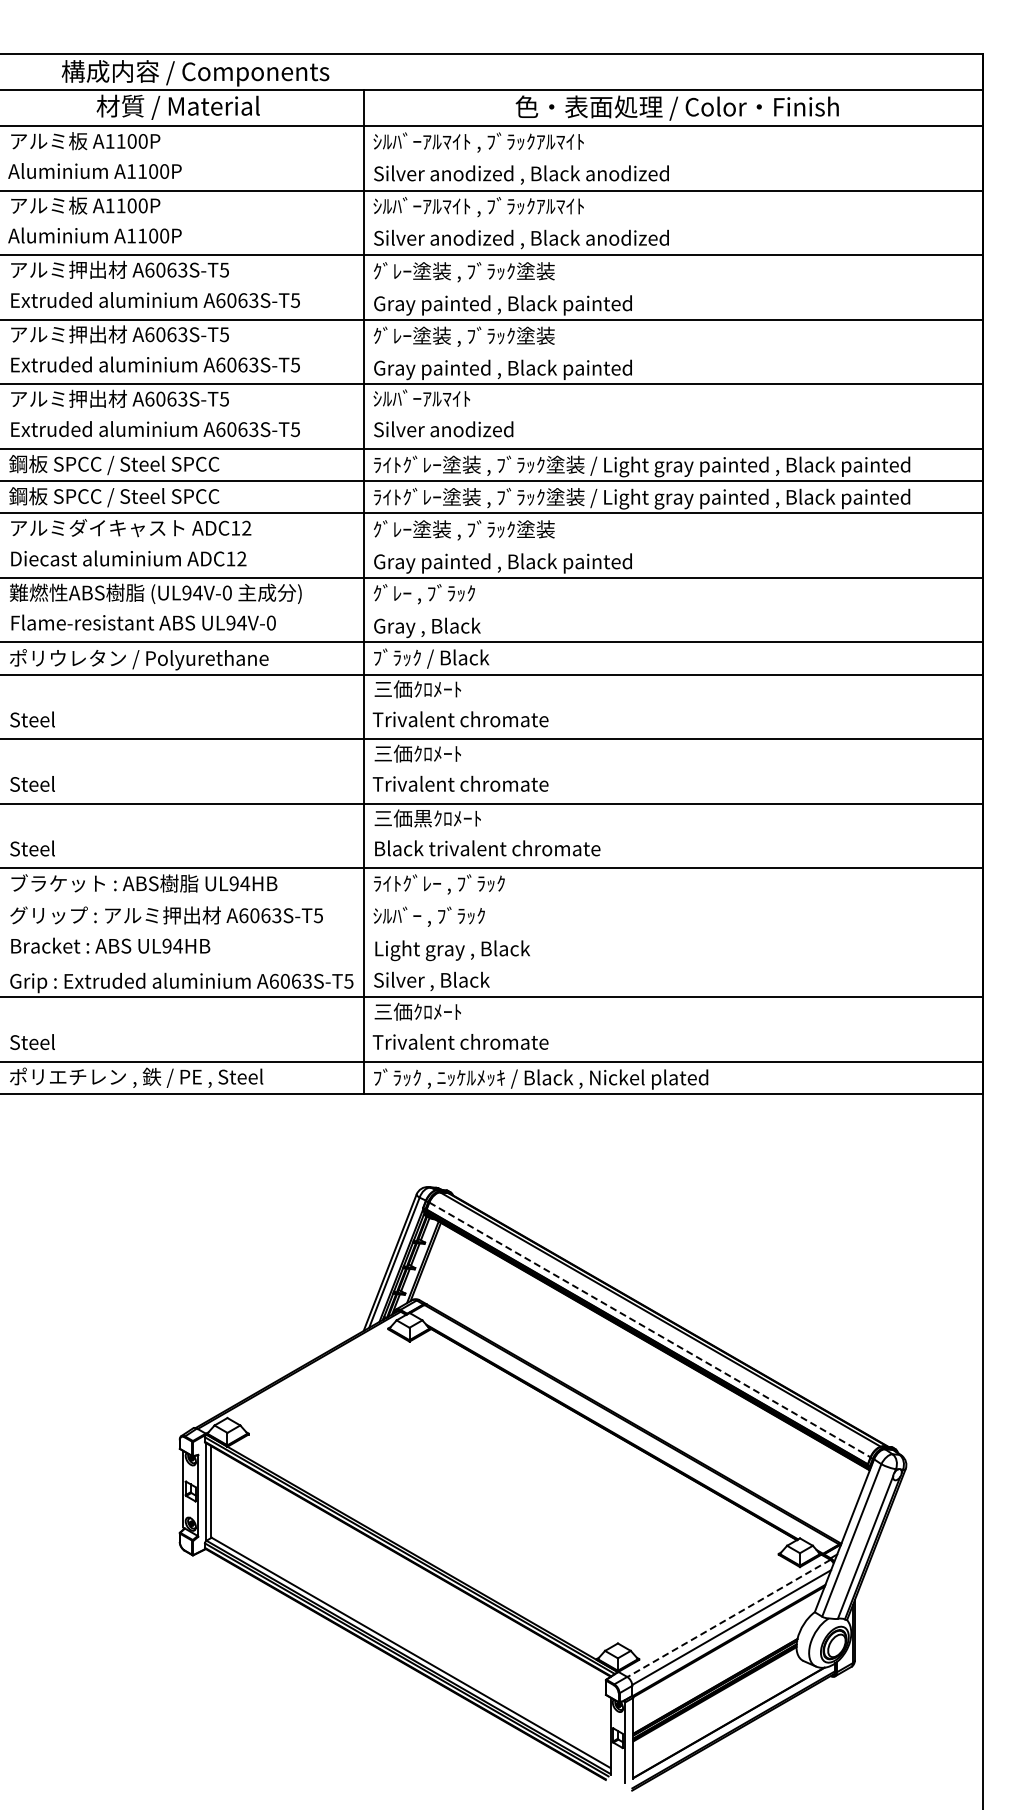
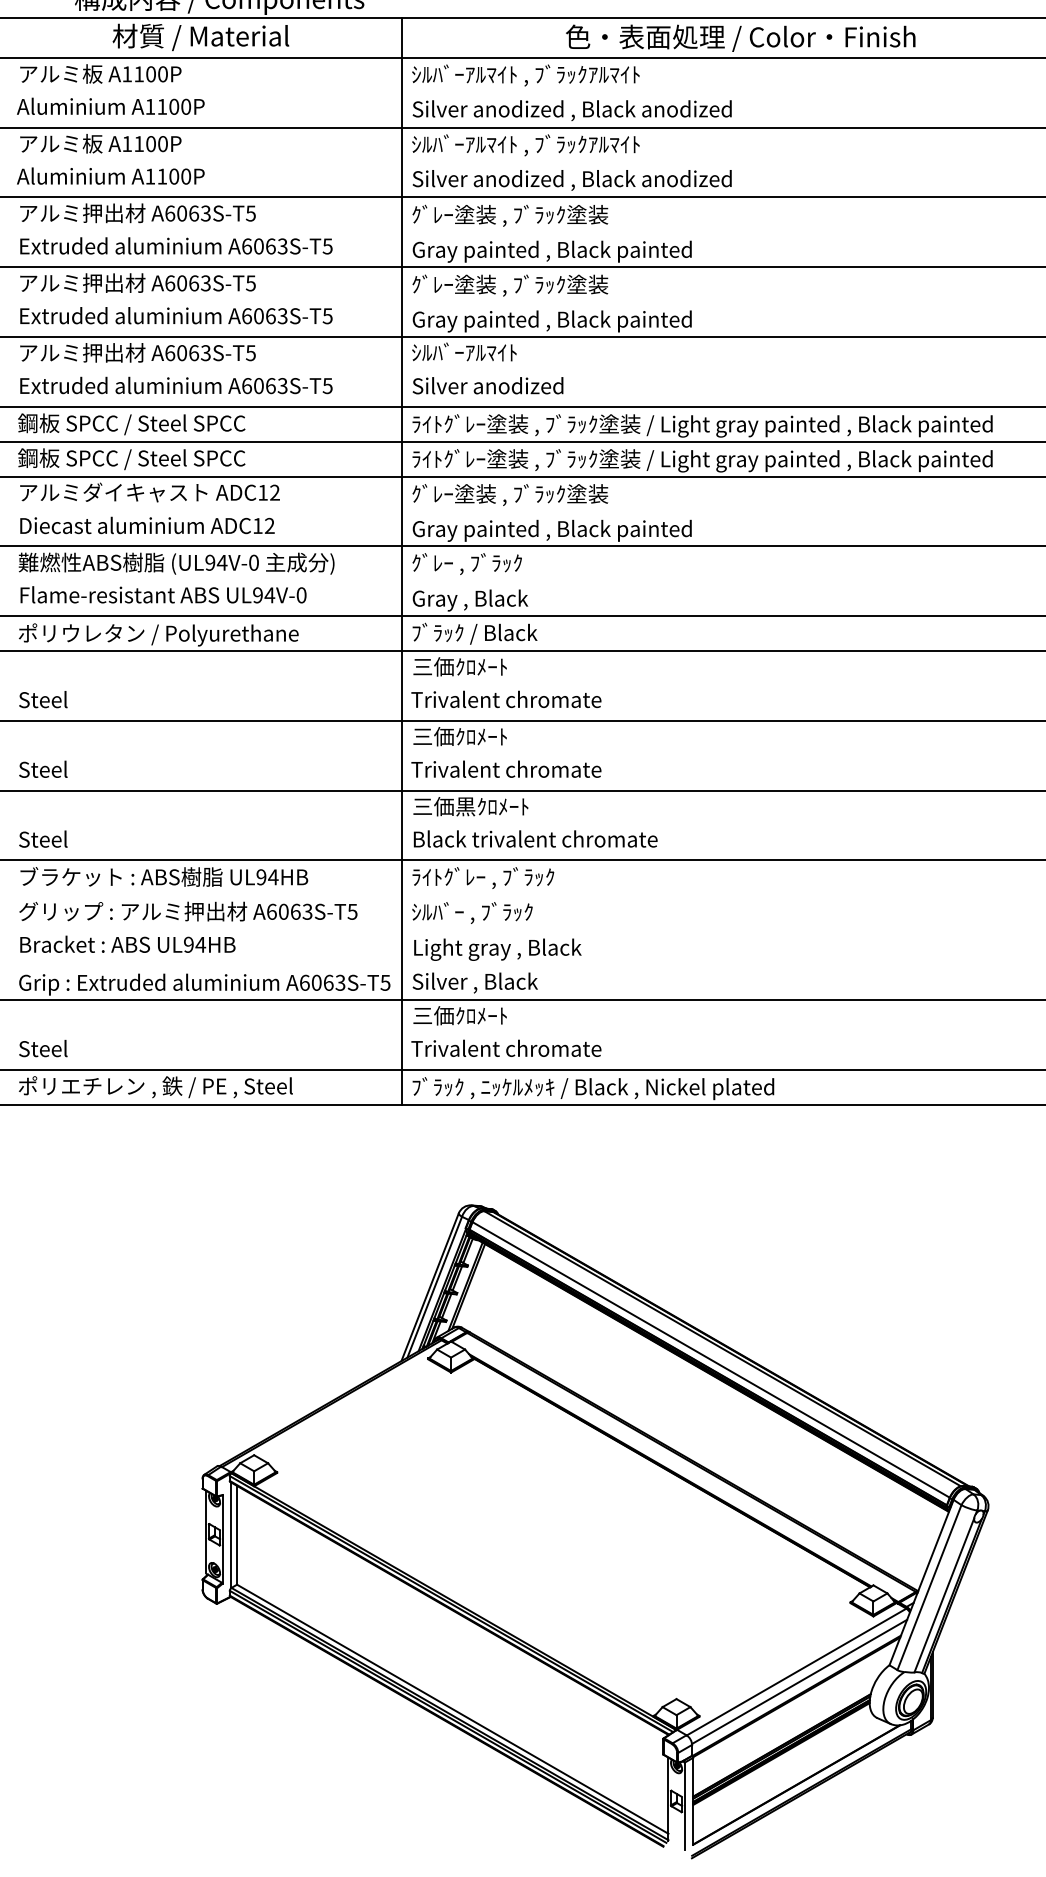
line: (649, 1329) -> (710, 1359), dashed -> solid
line: (728, 1618) -> (796, 1672), dashed -> solid

